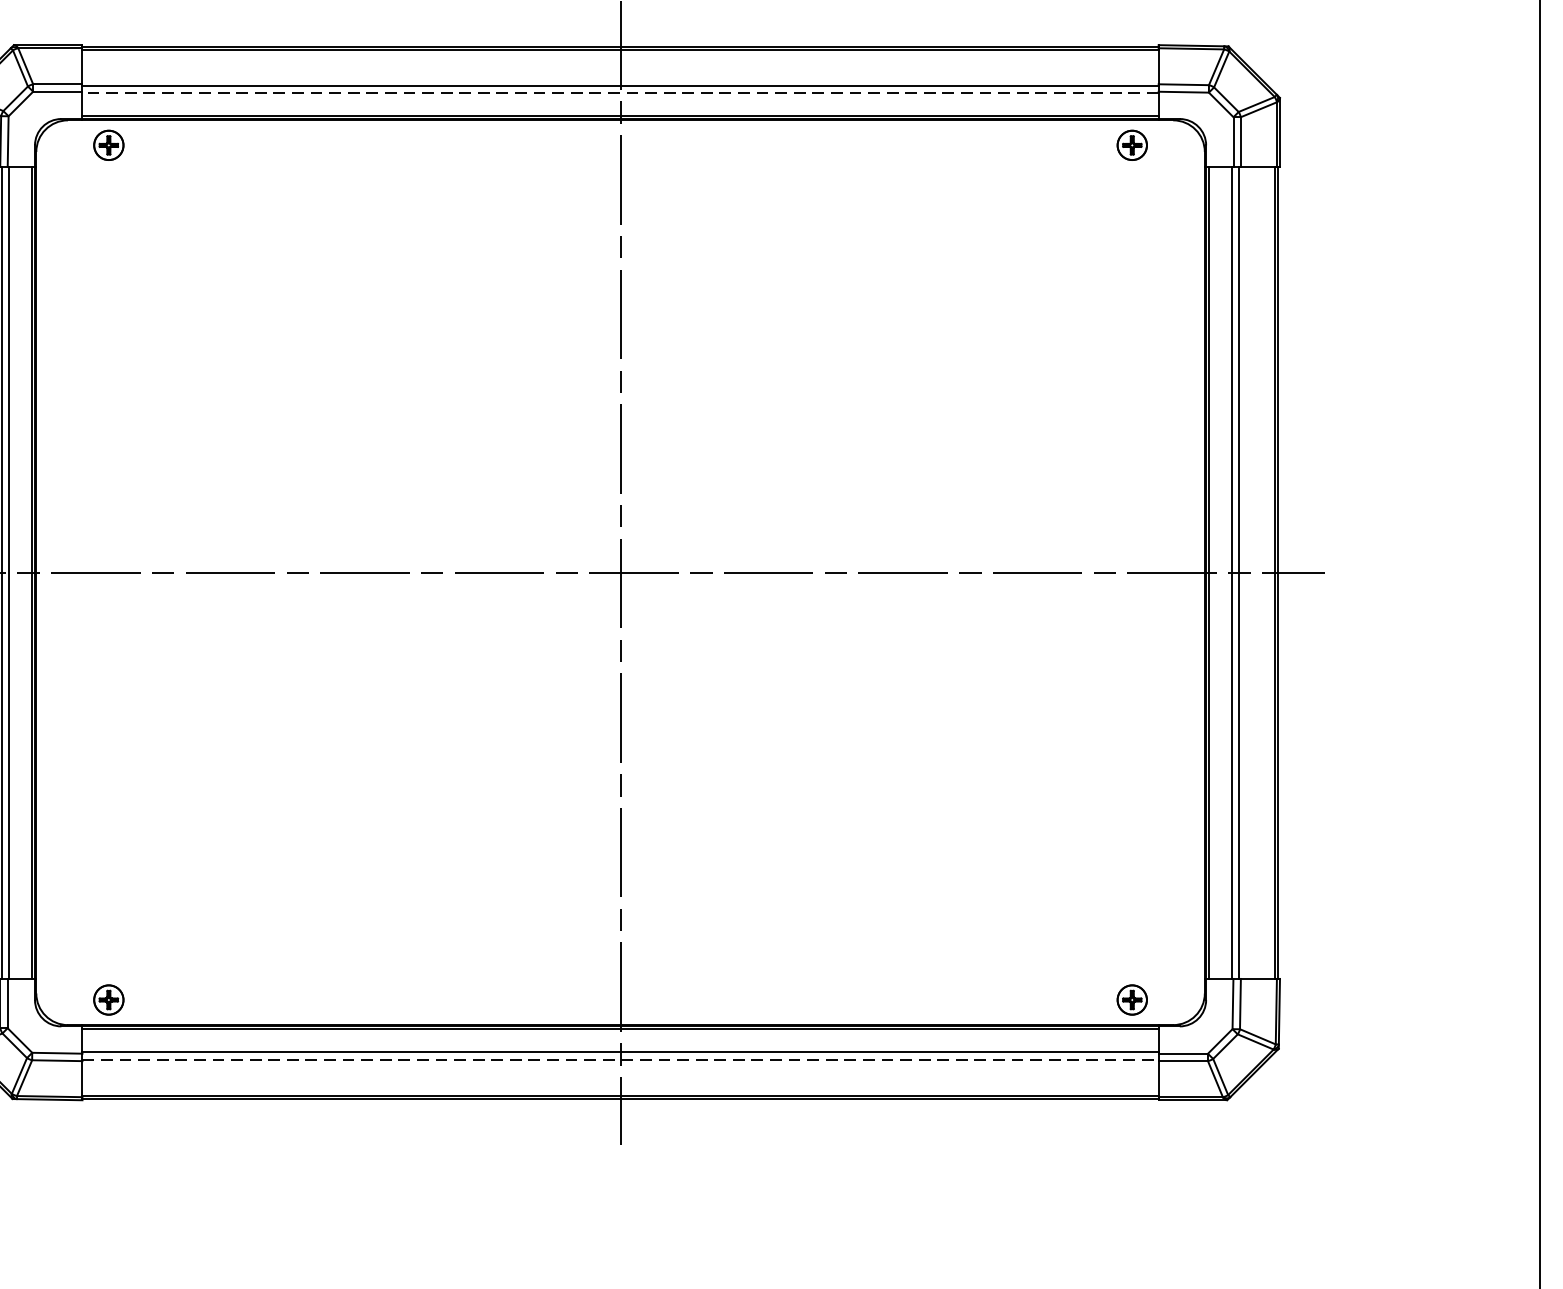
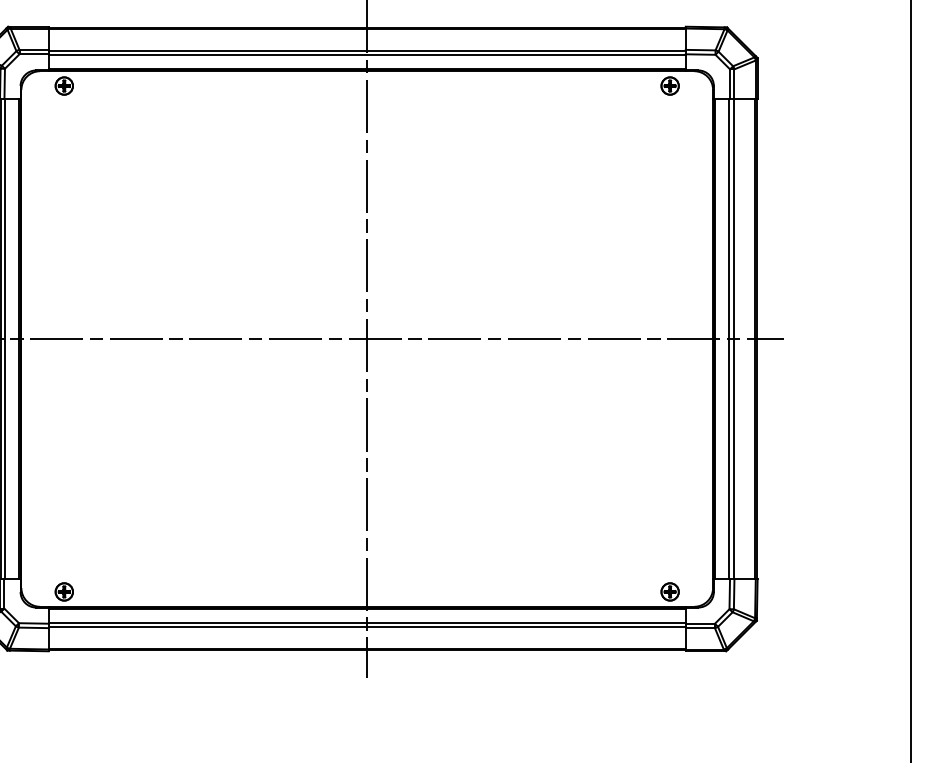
line: (621, 93) -> (367, 55), dashed -> solid
line: (621, 1060) -> (367, 627), dashed -> solid

